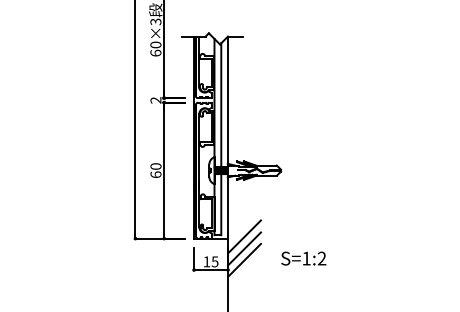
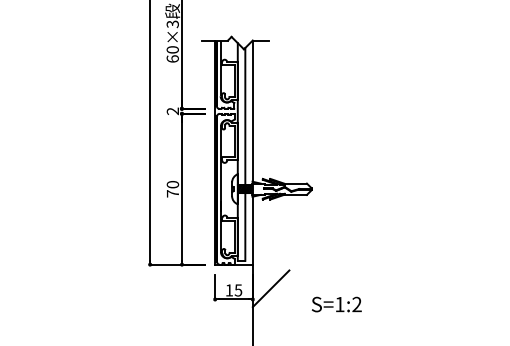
text: (155, 174) -> (172, 193), 60 -> 70
line: (244, 236) -> (271, 262), removed
line: (244, 248) -> (271, 275), removed
text: (303, 258) -> (336, 304), moved

